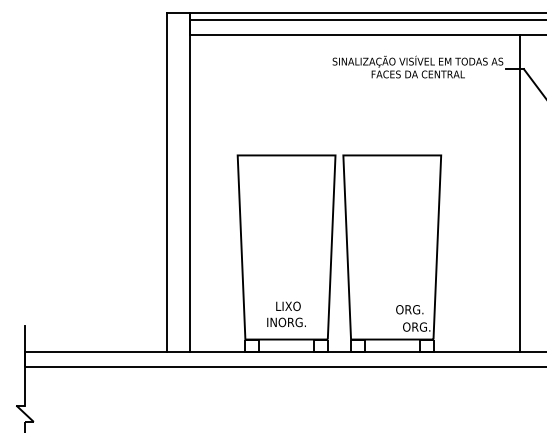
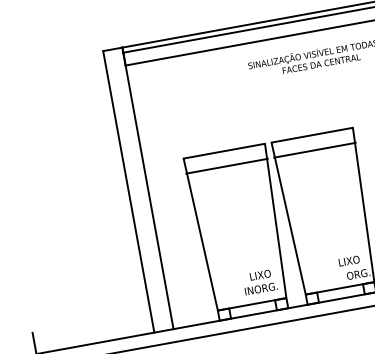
line: (286, 173) -> (226, 166), added
line: (392, 173) -> (315, 150), added
text: (409, 309) -> (349, 260), ORG. -> LIXO
text: (286, 314) -> (260, 282), moved

